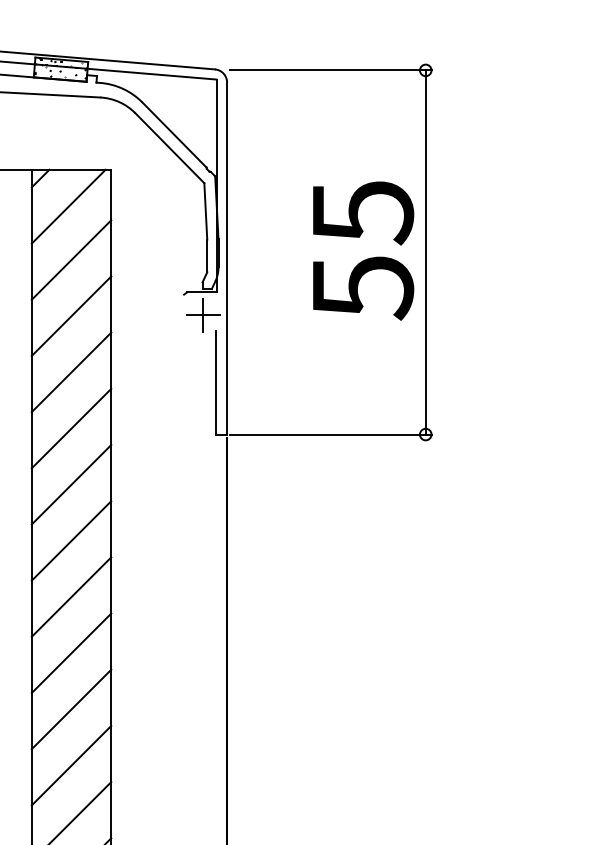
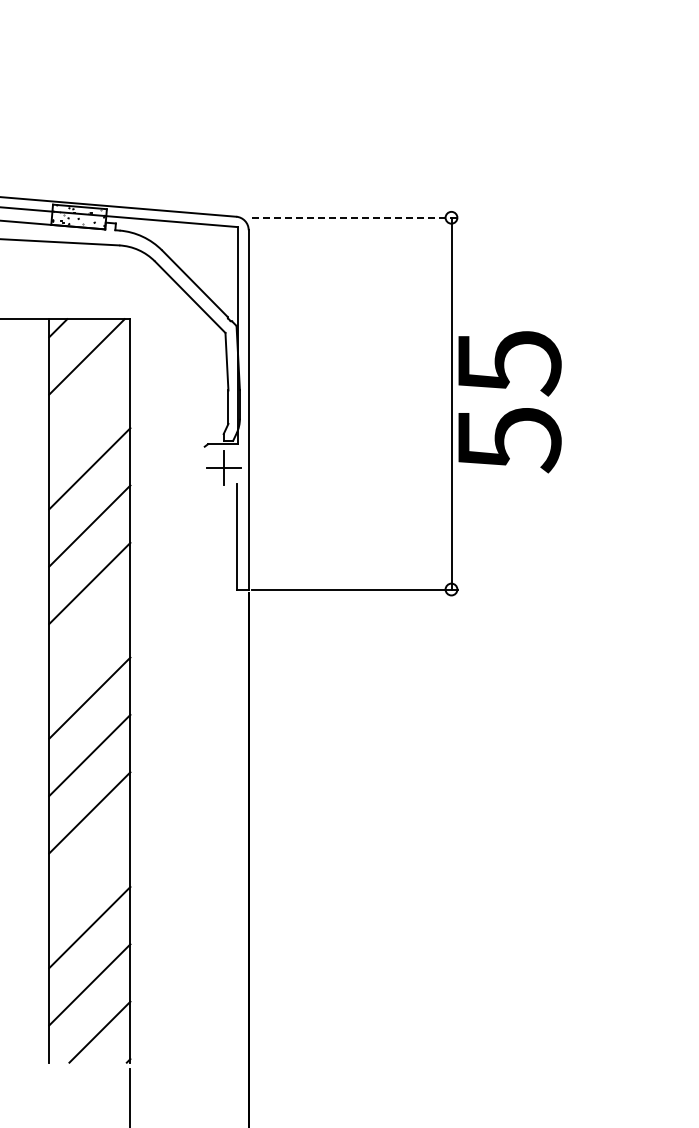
line: (331, 70) -> (355, 217), solid -> dashed
text: (363, 251) -> (509, 402), moved
line: (71, 259) -> (89, 410), removed
line: (71, 484) -> (89, 640), removed
line: (71, 708) -> (89, 869), removed

